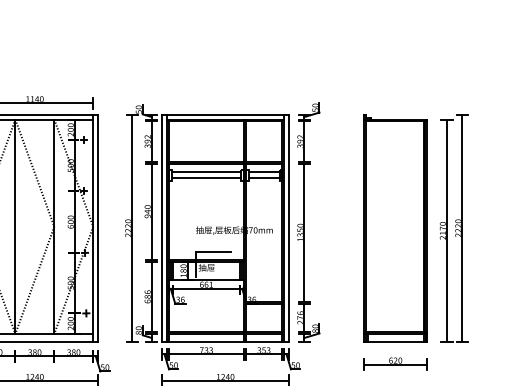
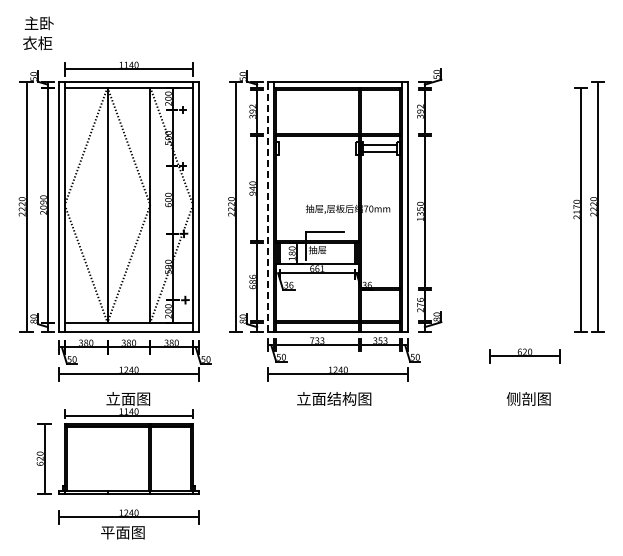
line: (205, 172) -> (316, 145), removed
line: (205, 177) -> (316, 151), removed
line: (162, 228) -> (268, 206), solid -> dashed
part: (395, 228) -> (524, 206), removed

